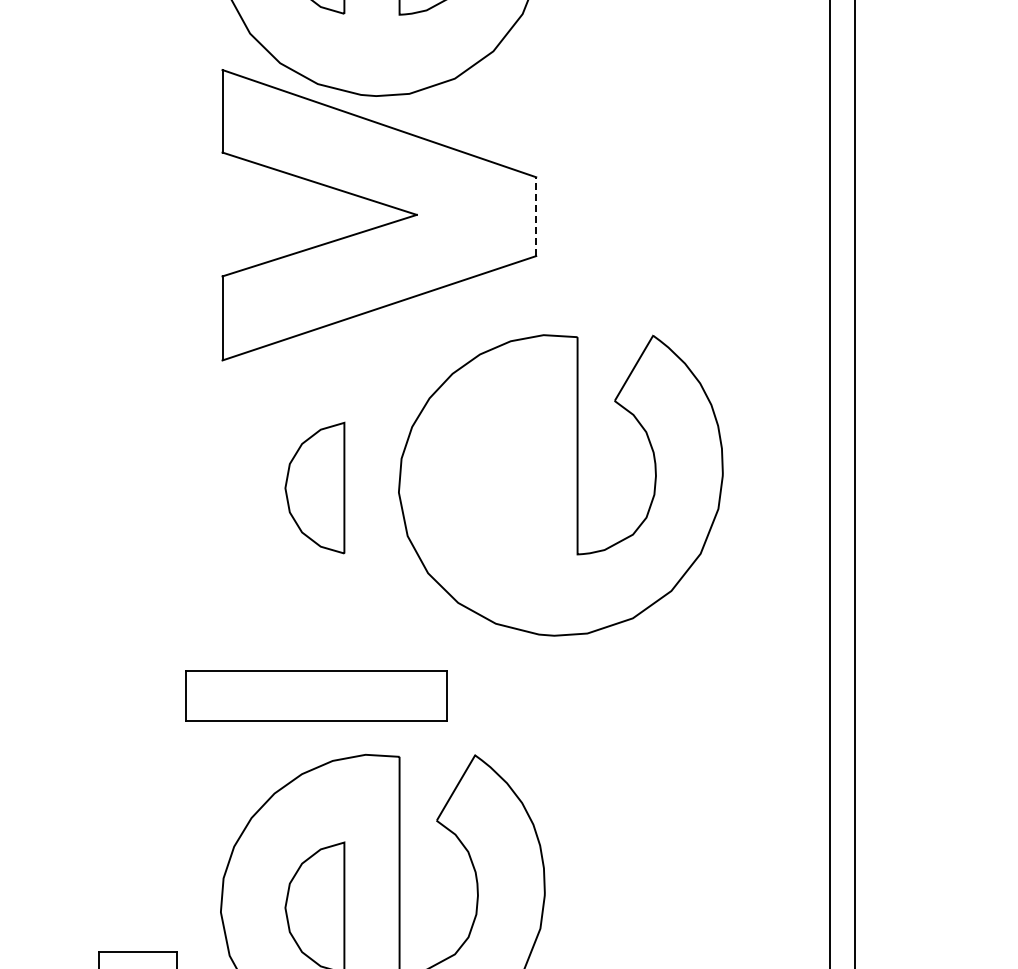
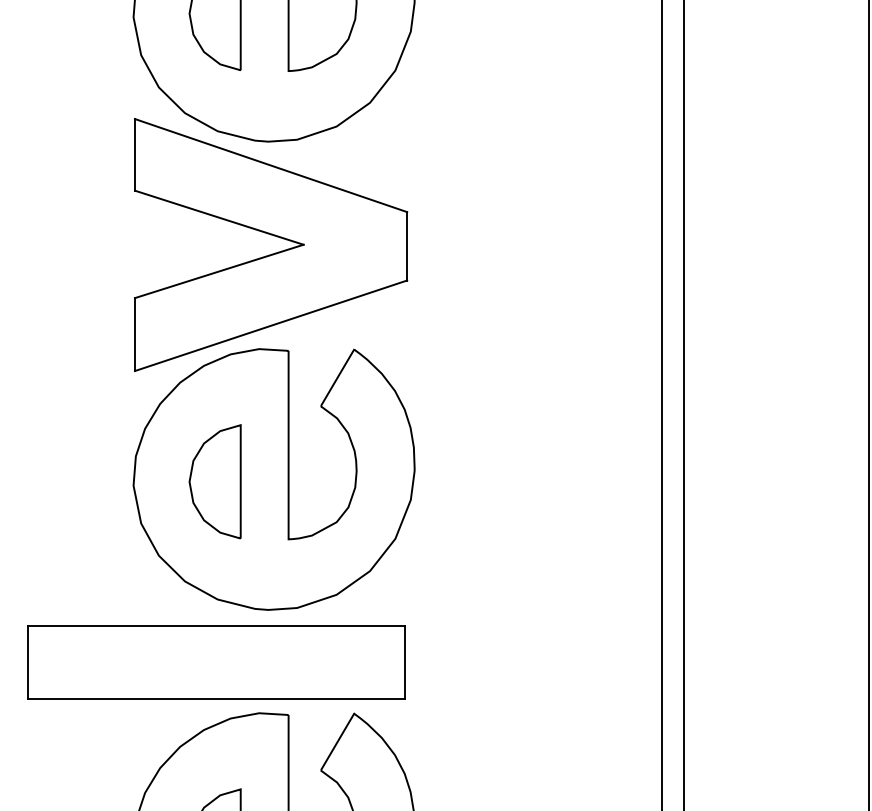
line: (536, 216) -> (407, 246), dashed -> solid
part: (560, 485) -> (273, 479), moved
part: (316, 696) -> (216, 662), size x1.67

